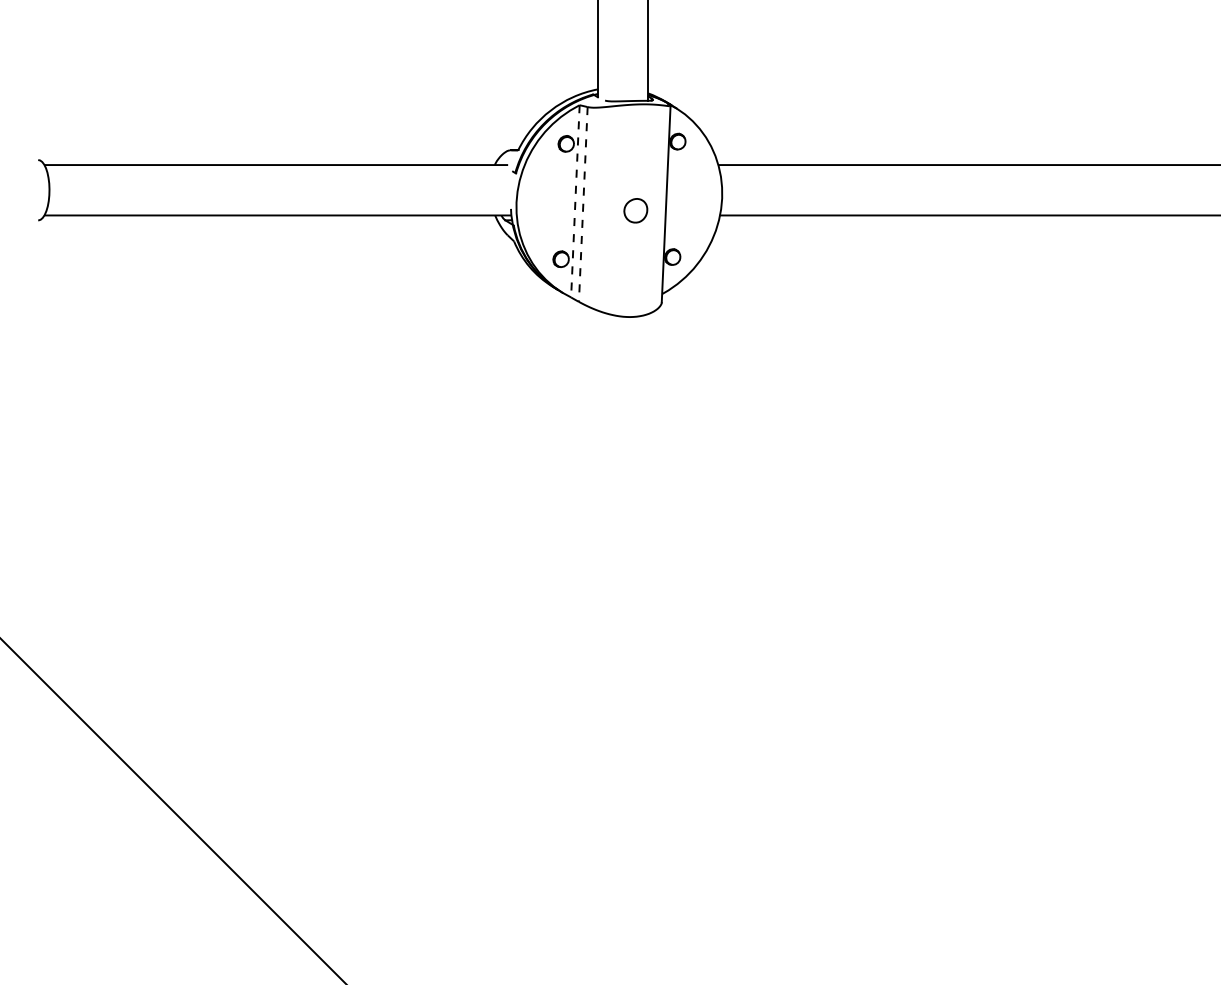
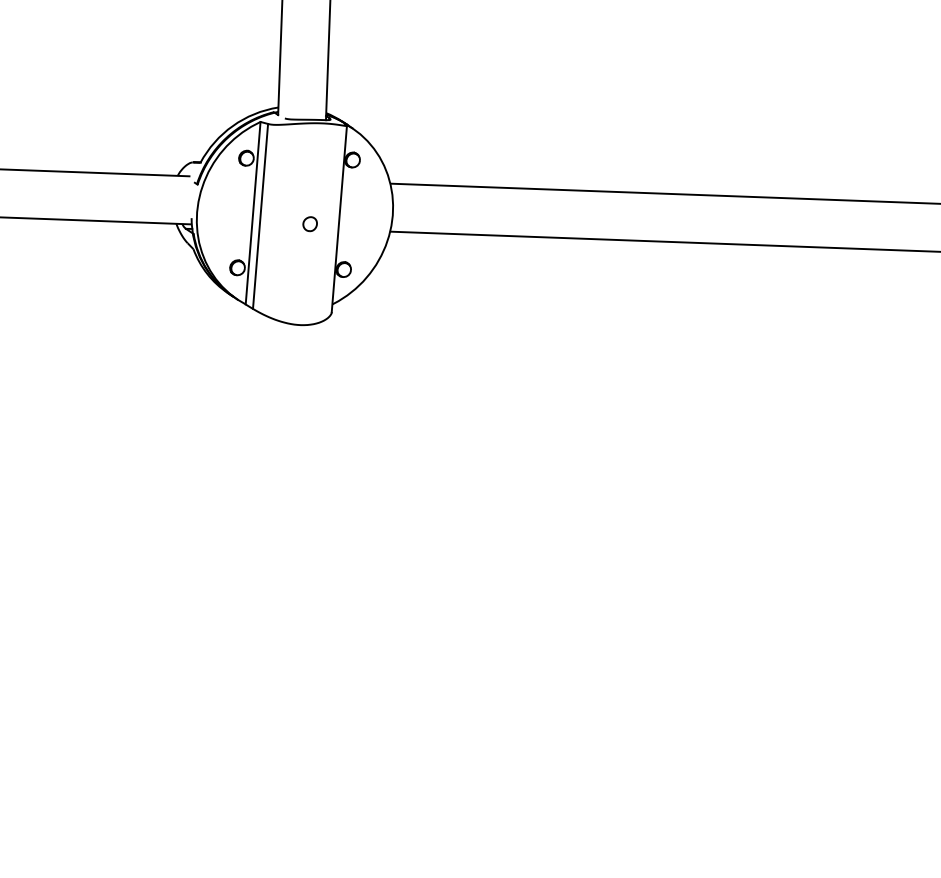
line: (575, 201) -> (253, 213), dashed -> solid
line: (583, 204) -> (260, 216), dashed -> solid
part: (635, 210) -> (309, 224), size x0.62

